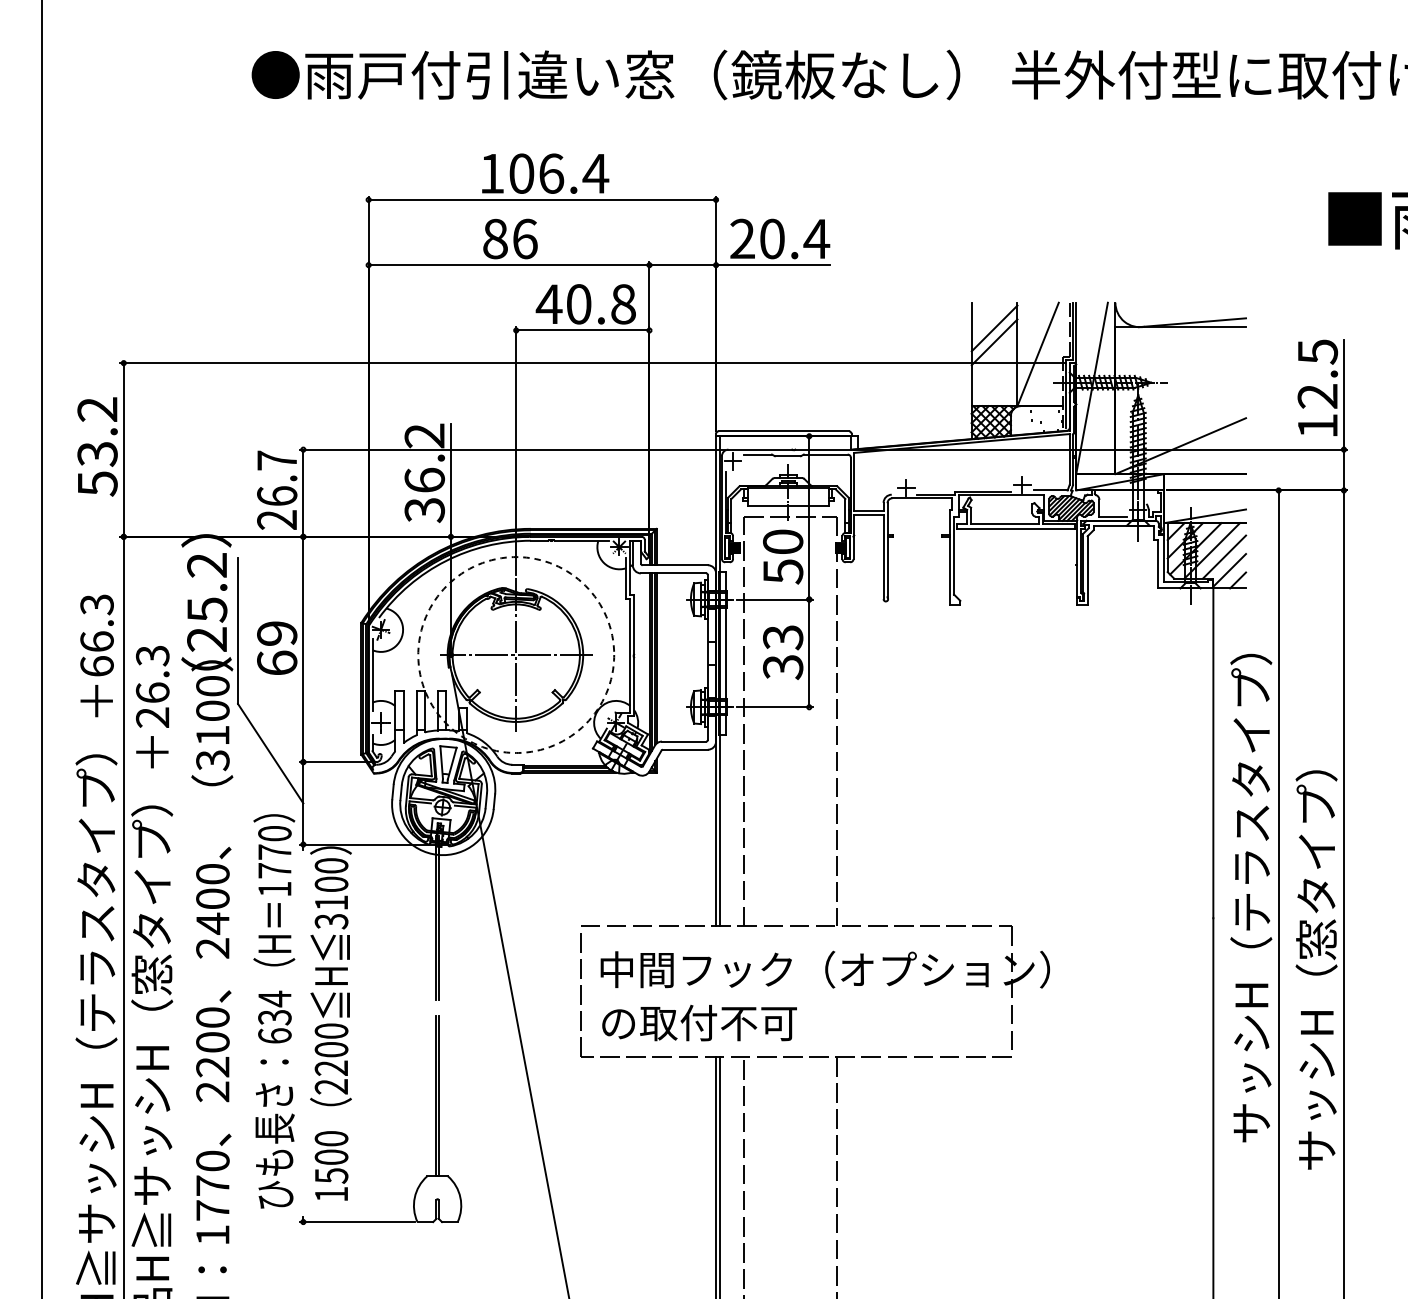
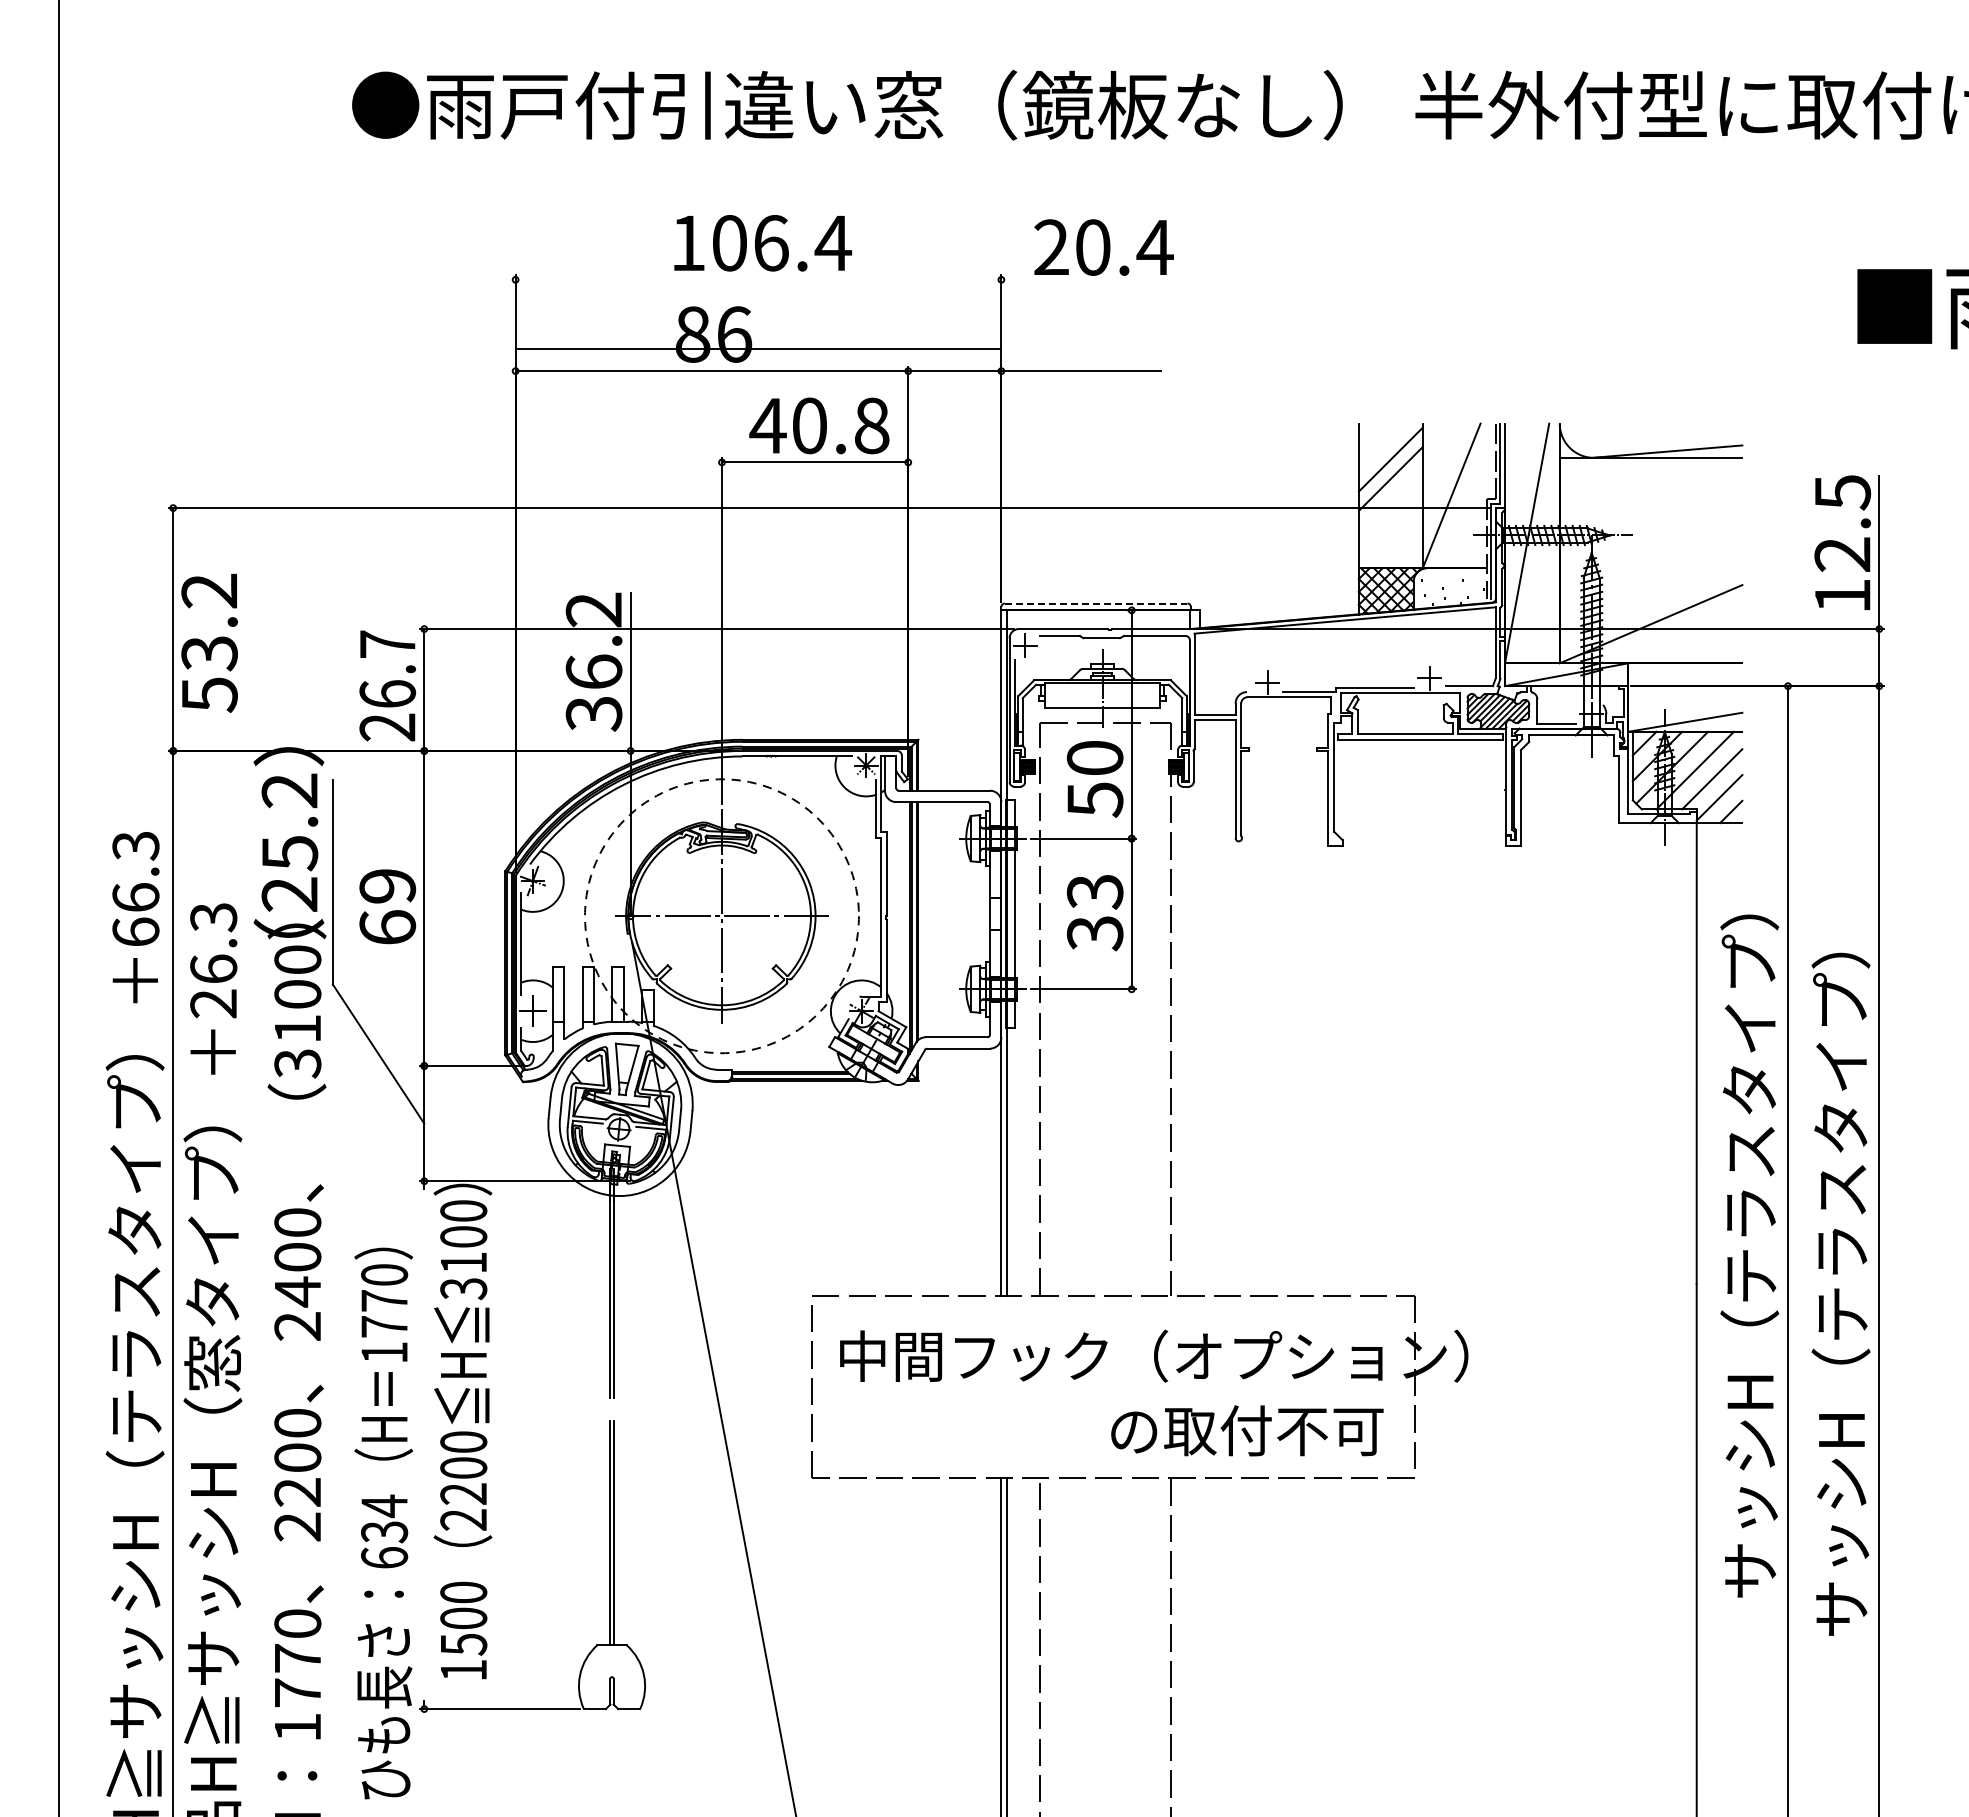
line: (542, 199) -> (758, 348), moved
text: (779, 238) -> (1103, 247), moved
line: (784, 431) -> (1096, 603), solid -> dashed
text: (97, 447) -> (209, 643), moved
text: (1316, 820) -> (1840, 1147), サッシH（窓タイプ） -> サッシH（テラスタイプ）
text: (274, 1011) -> (383, 1523), moved
text: (699, 1022) -> (1247, 1430), moved

